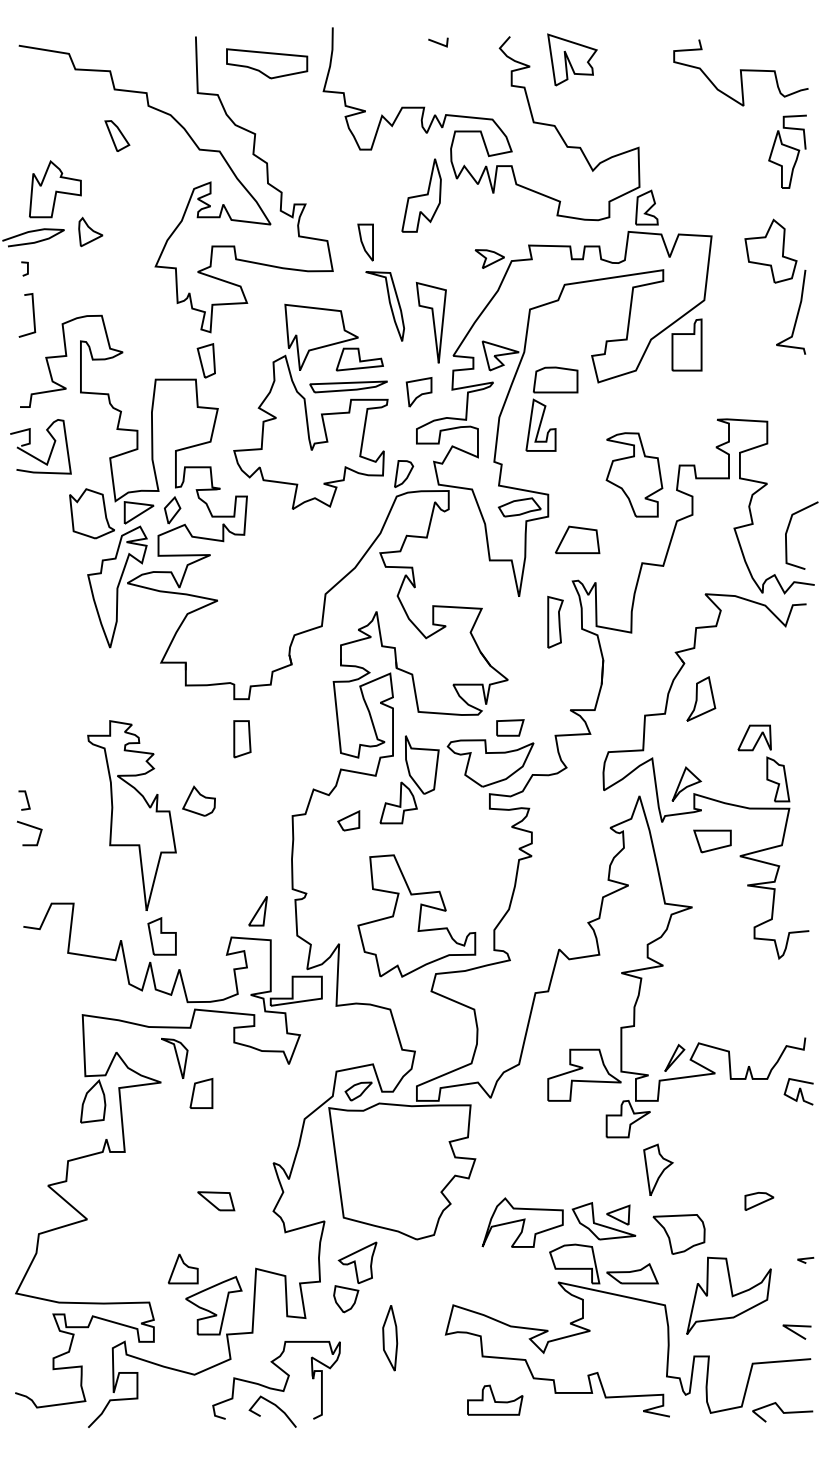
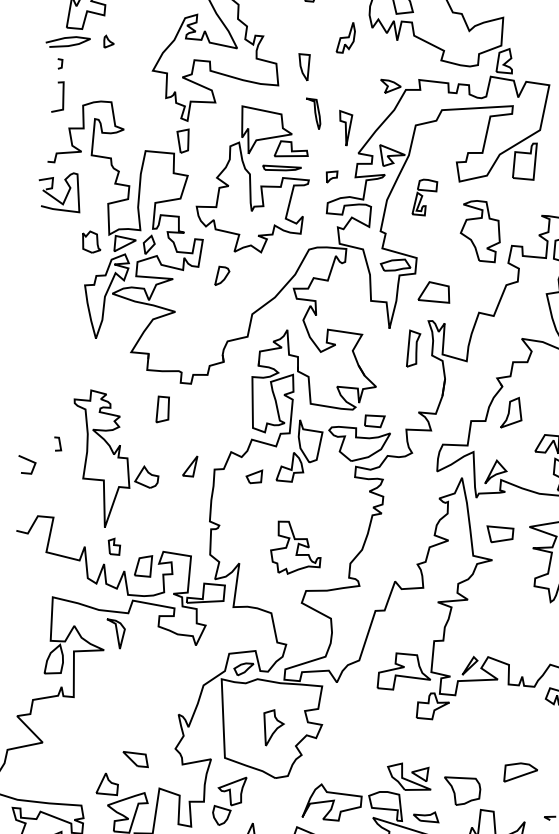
part: (421, 195) -> (346, 37), size x0.6
part: (90, 231) -> (108, 41), size x0.6
part: (384, 306) -> (312, 113), size x0.6
part: (430, 322) -> (344, 128), size x0.6
part: (348, 386) -> (281, 168), size x0.7
part: (418, 392) -> (331, 177), size x0.6
part: (551, 408) -> (424, 197), size x0.6
part: (404, 473) -> (222, 276), moved
part: (634, 474) -> (480, 230), moved
part: (91, 513) -> (91, 241), size x0.6
part: (242, 739) -> (163, 410), moved
curve: (26, 800) -> (59, 444), moved
part: (198, 800) -> (146, 476), moved
part: (712, 841) -> (499, 535), moved
part: (257, 911) -> (189, 466), moved
part: (416, 915) -> (296, 548), size x0.6
part: (161, 936) -> (113, 546), size x0.6
part: (201, 1093) -> (143, 565), moved
part: (658, 1169) -> (273, 727), moved
part: (216, 1201) -> (135, 759), moved
part: (759, 1201) -> (521, 773), size x1.6
part: (522, 1222) -> (332, 802), moved
part: (632, 1273) -> (426, 816), size x0.7

